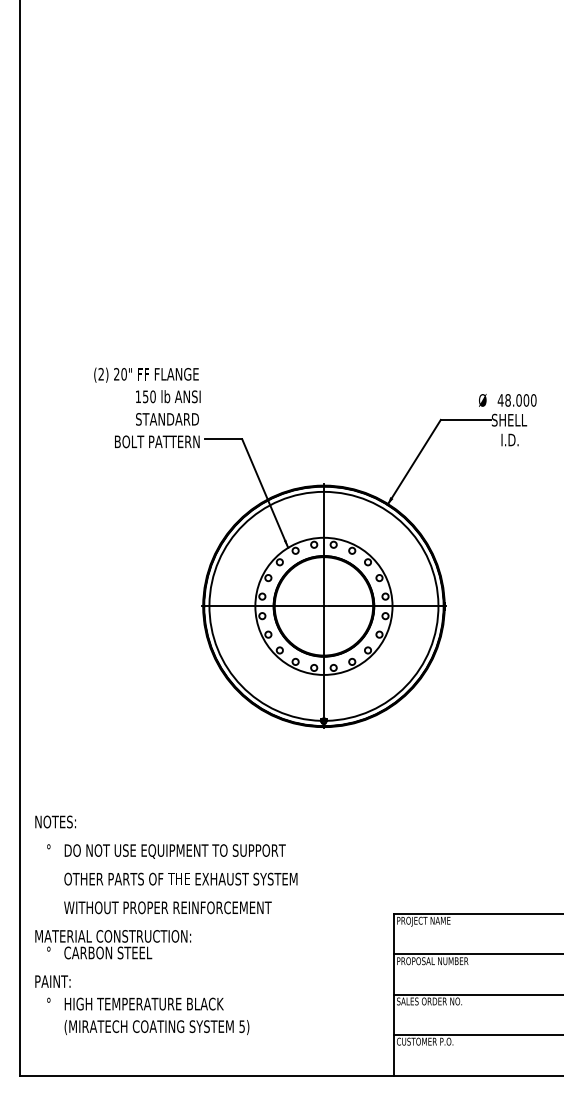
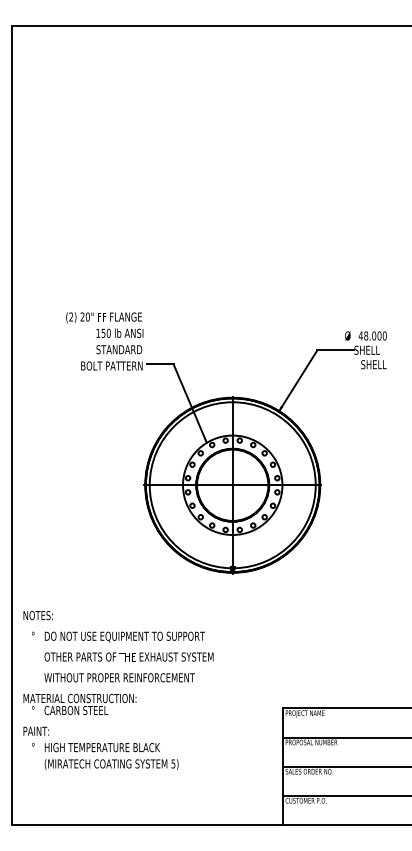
text: (518, 439) -> (373, 364), I.D. -> SHELL
text: (166, 925) -> (118, 690), moved

